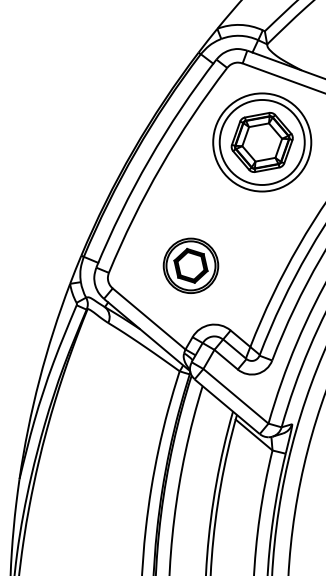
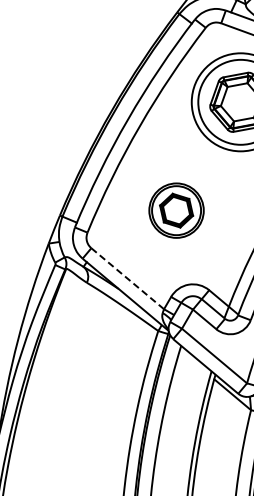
part: (190, 265) -> (176, 210), moved
line: (149, 319) -> (128, 279), solid -> dashed

